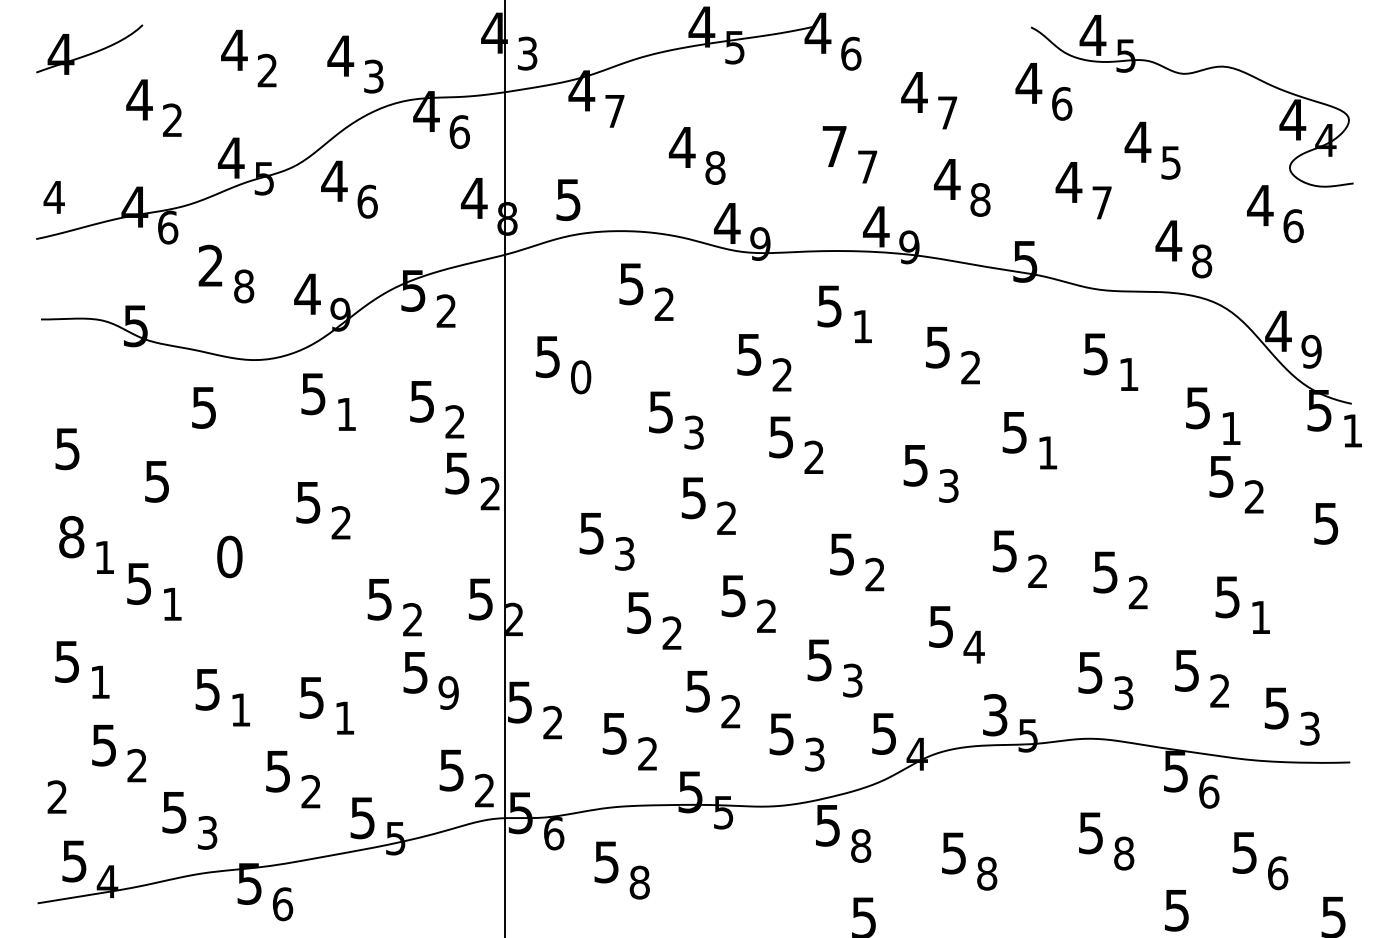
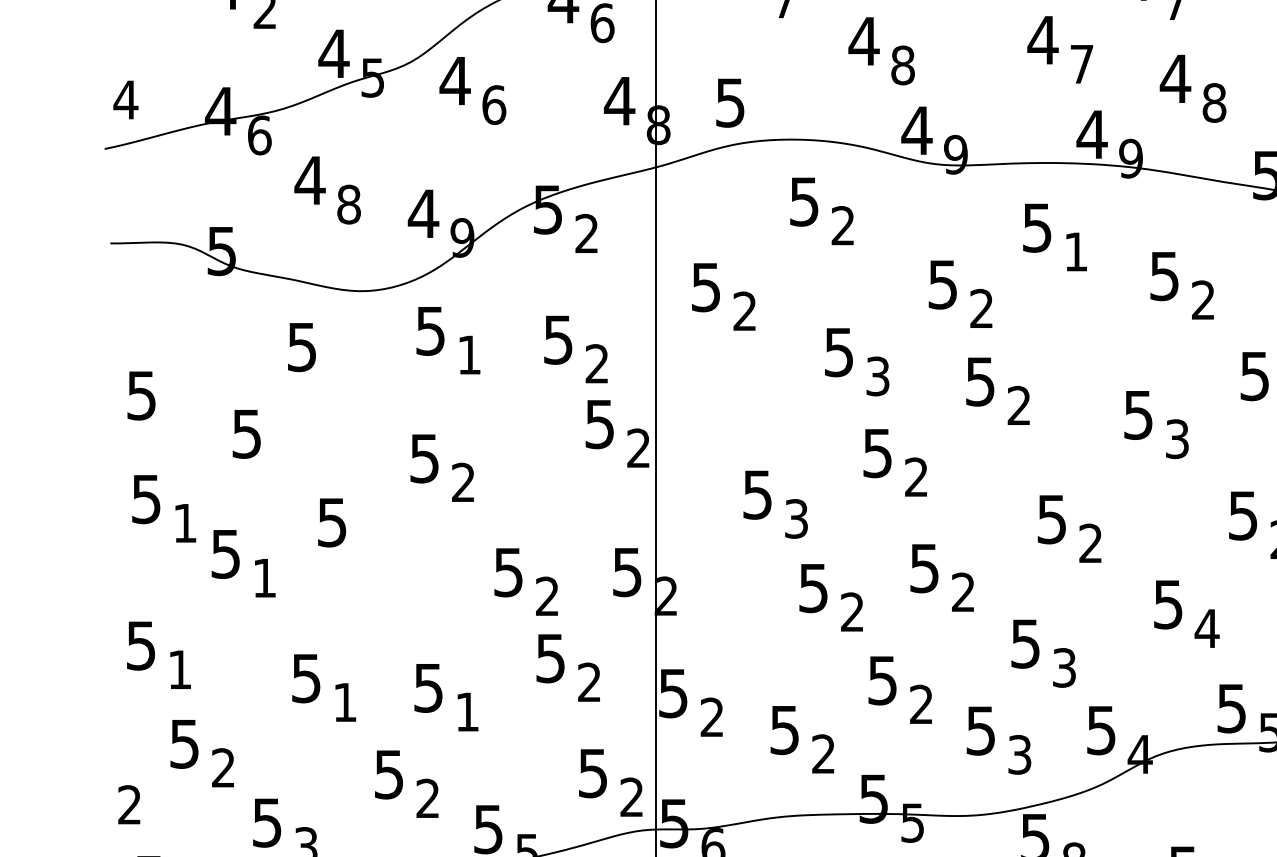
text: (834, 146) -> (1042, 40), 7 -> 4
text: (210, 265) -> (309, 180), 2 -> 4
text: (581, 377) -> (745, 311), 0 -> 2
text: (71, 537) -> (146, 499), 8 -> 5
text: (229, 556) -> (331, 522), 0 -> 5
text: (448, 692) -> (589, 681), 9 -> 2
text: (995, 714) -> (1232, 707), 3 -> 5

